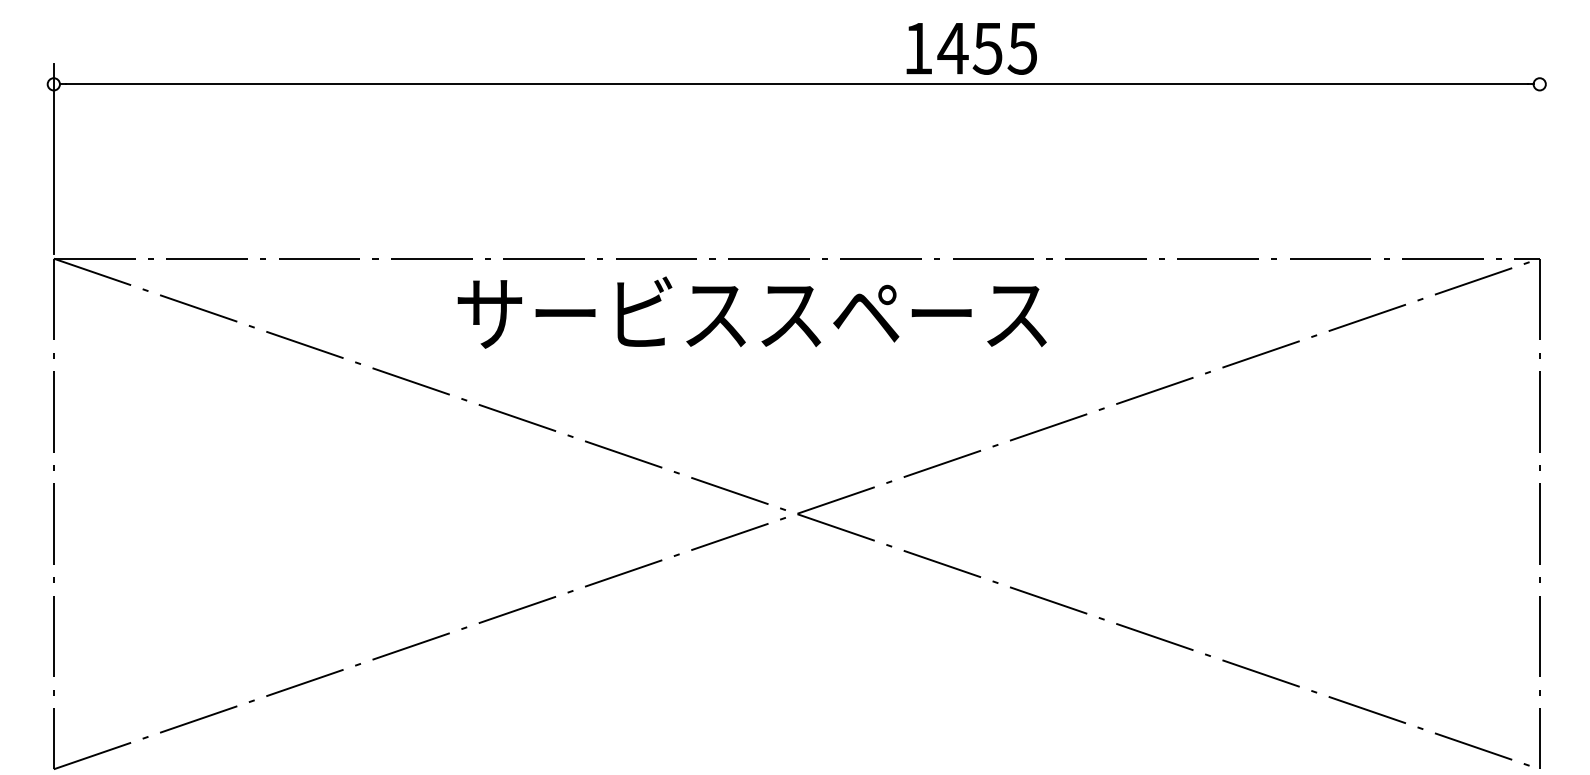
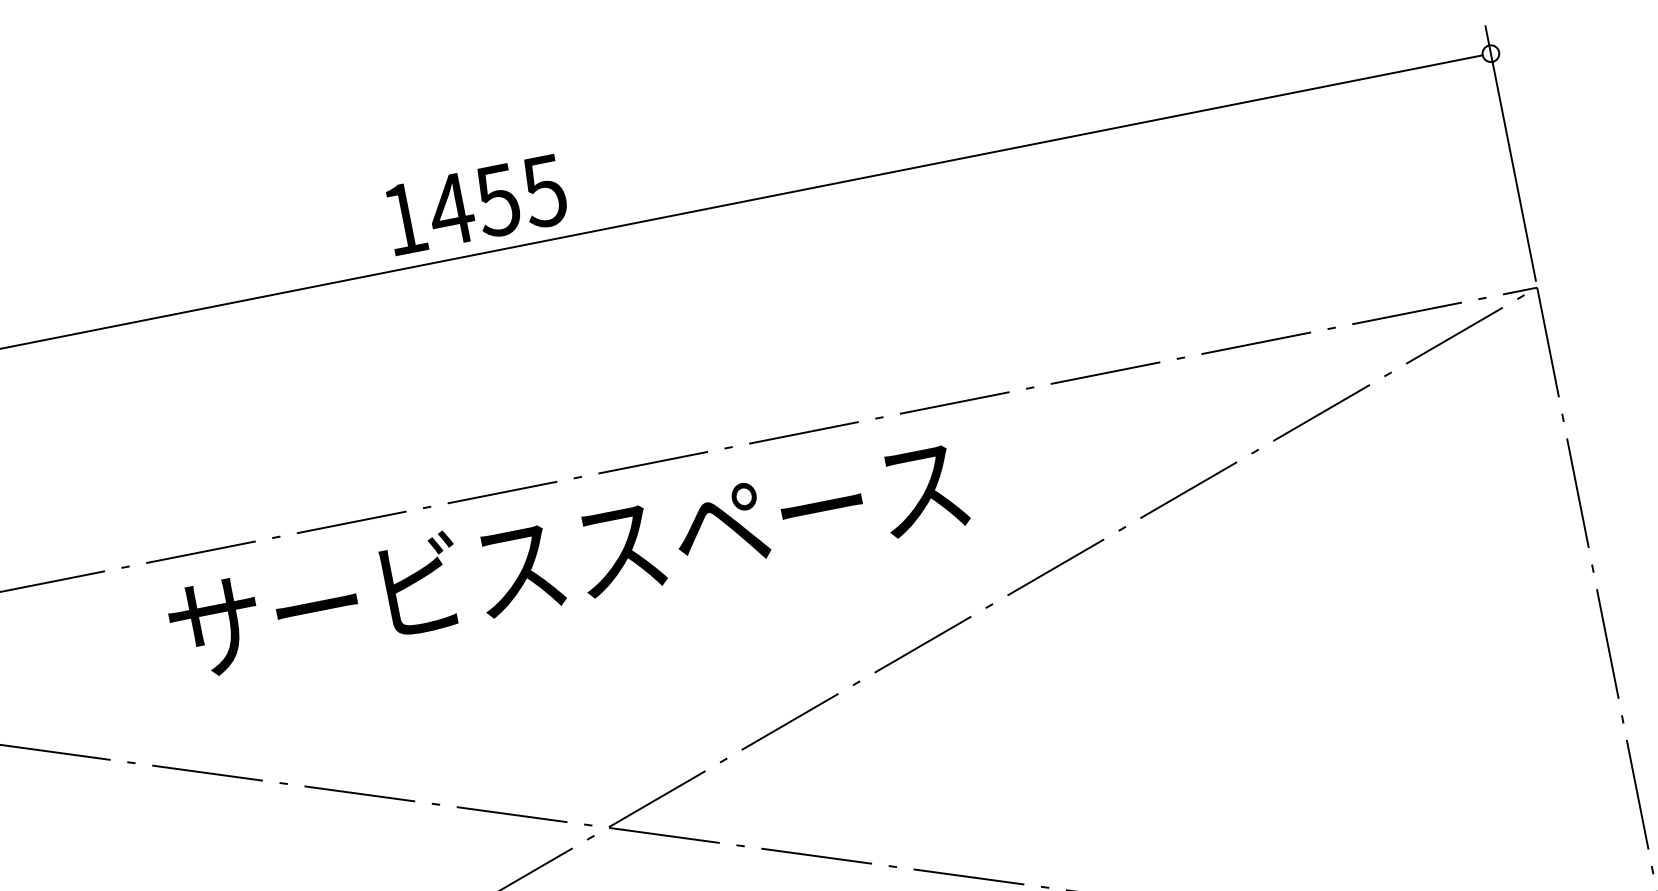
text: (971, 48) -> (475, 204), moved
line: (1539, 158) -> (1510, 153), added
text: (751, 312) -> (566, 556), moved

